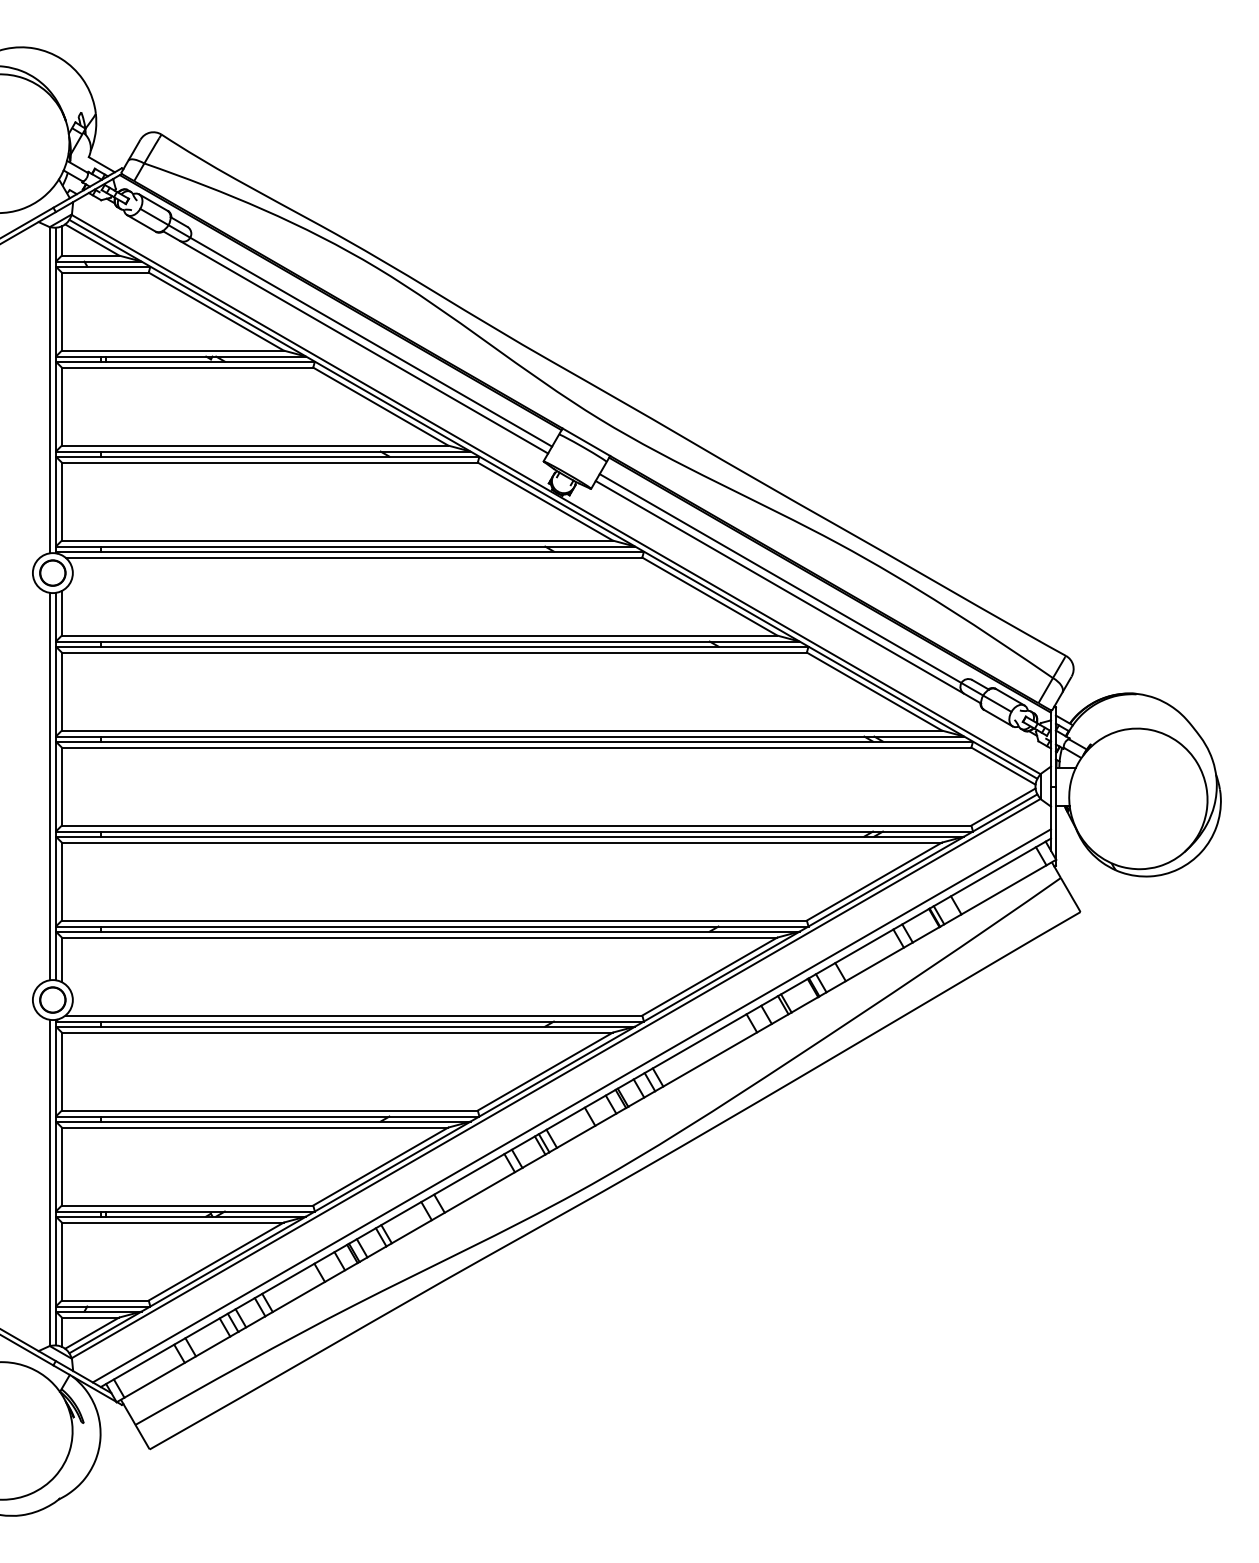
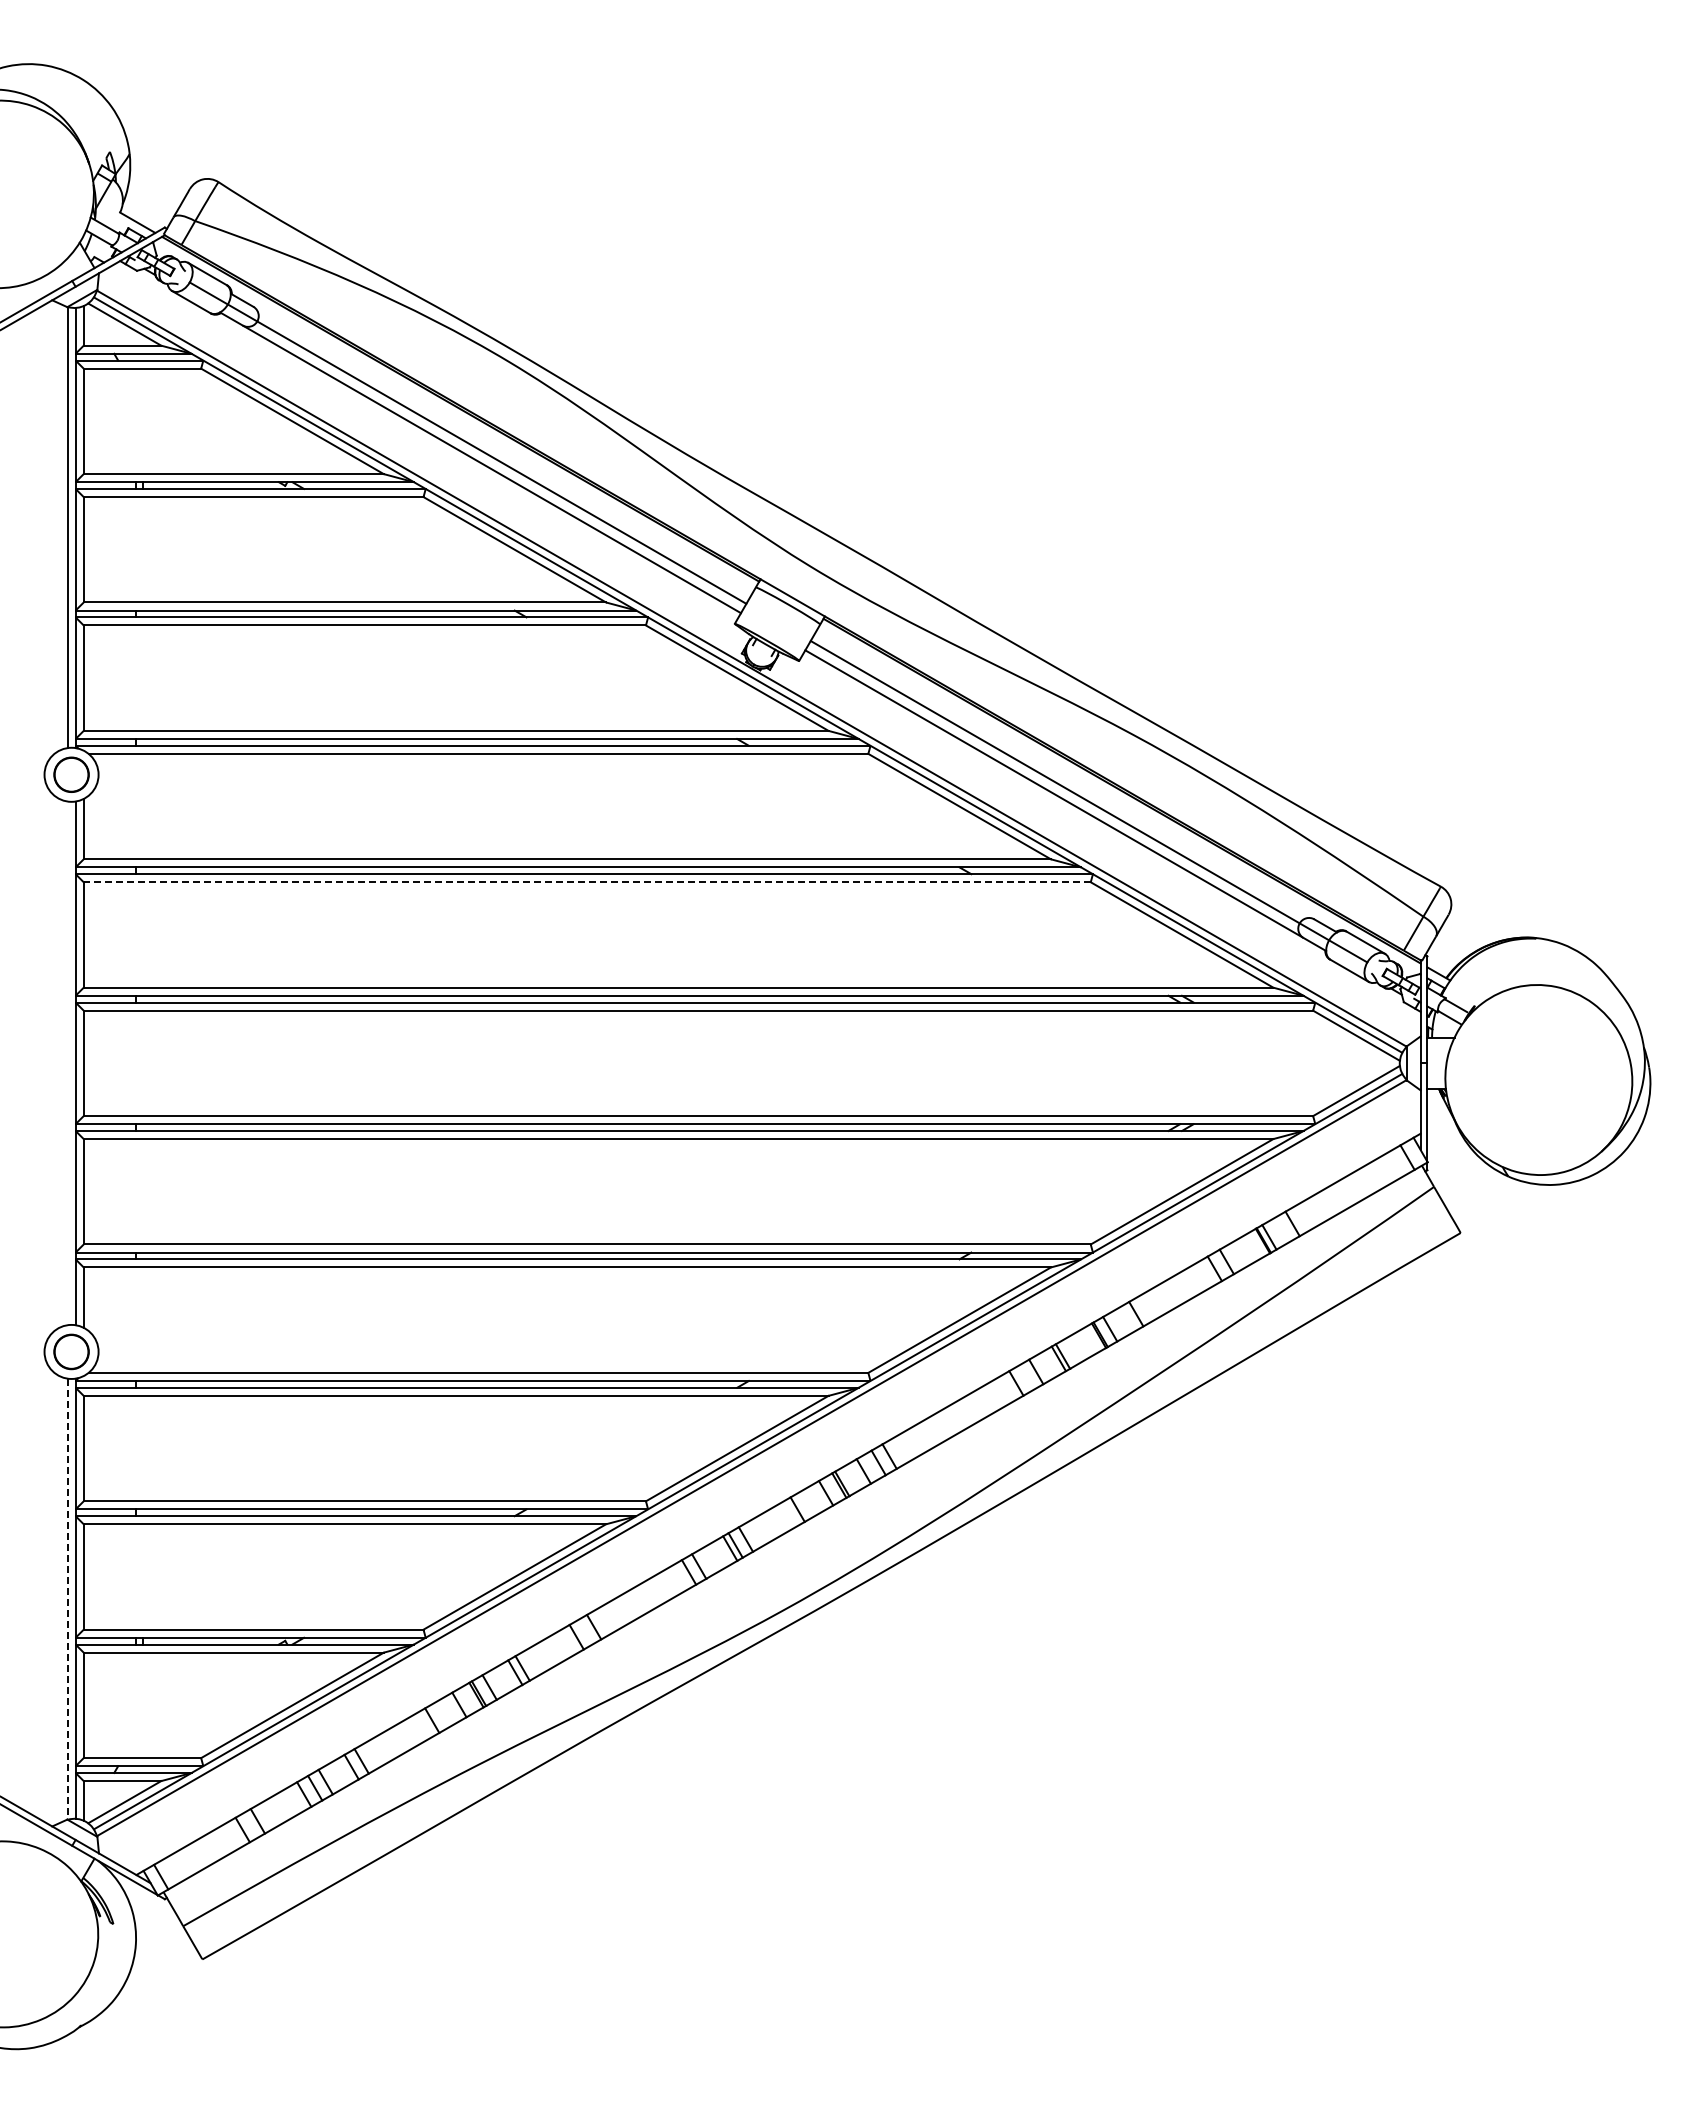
line: (434, 652) -> (587, 882), solid -> dashed
line: (50, 786) -> (68, 1063), removed
line: (571, 1105) -> (772, 1494), removed
line: (50, 1183) -> (68, 1599), solid -> dashed

